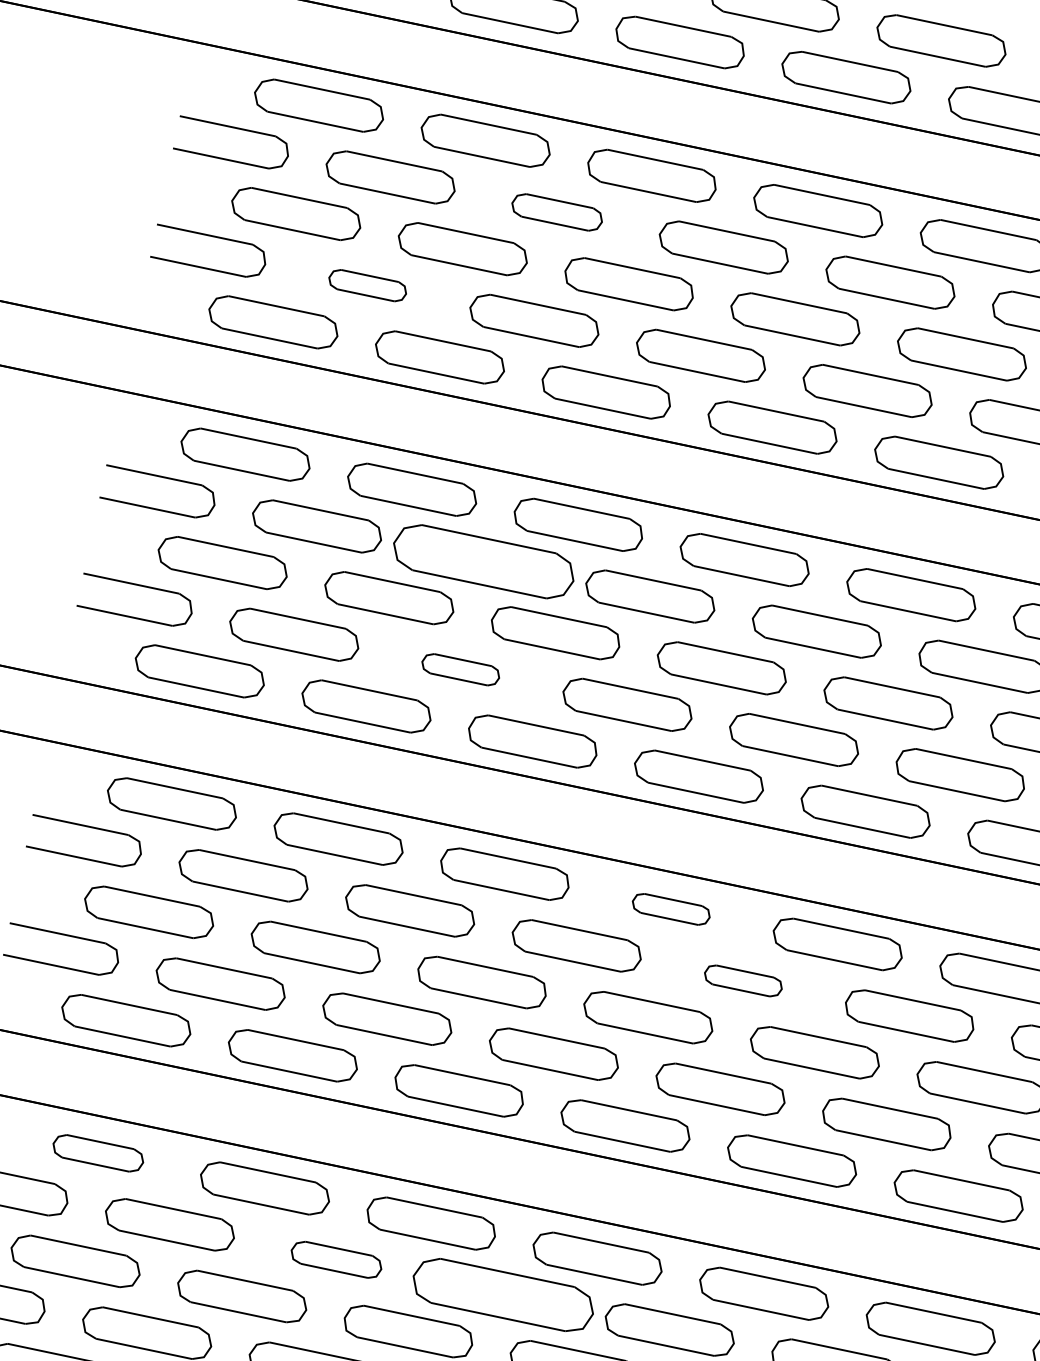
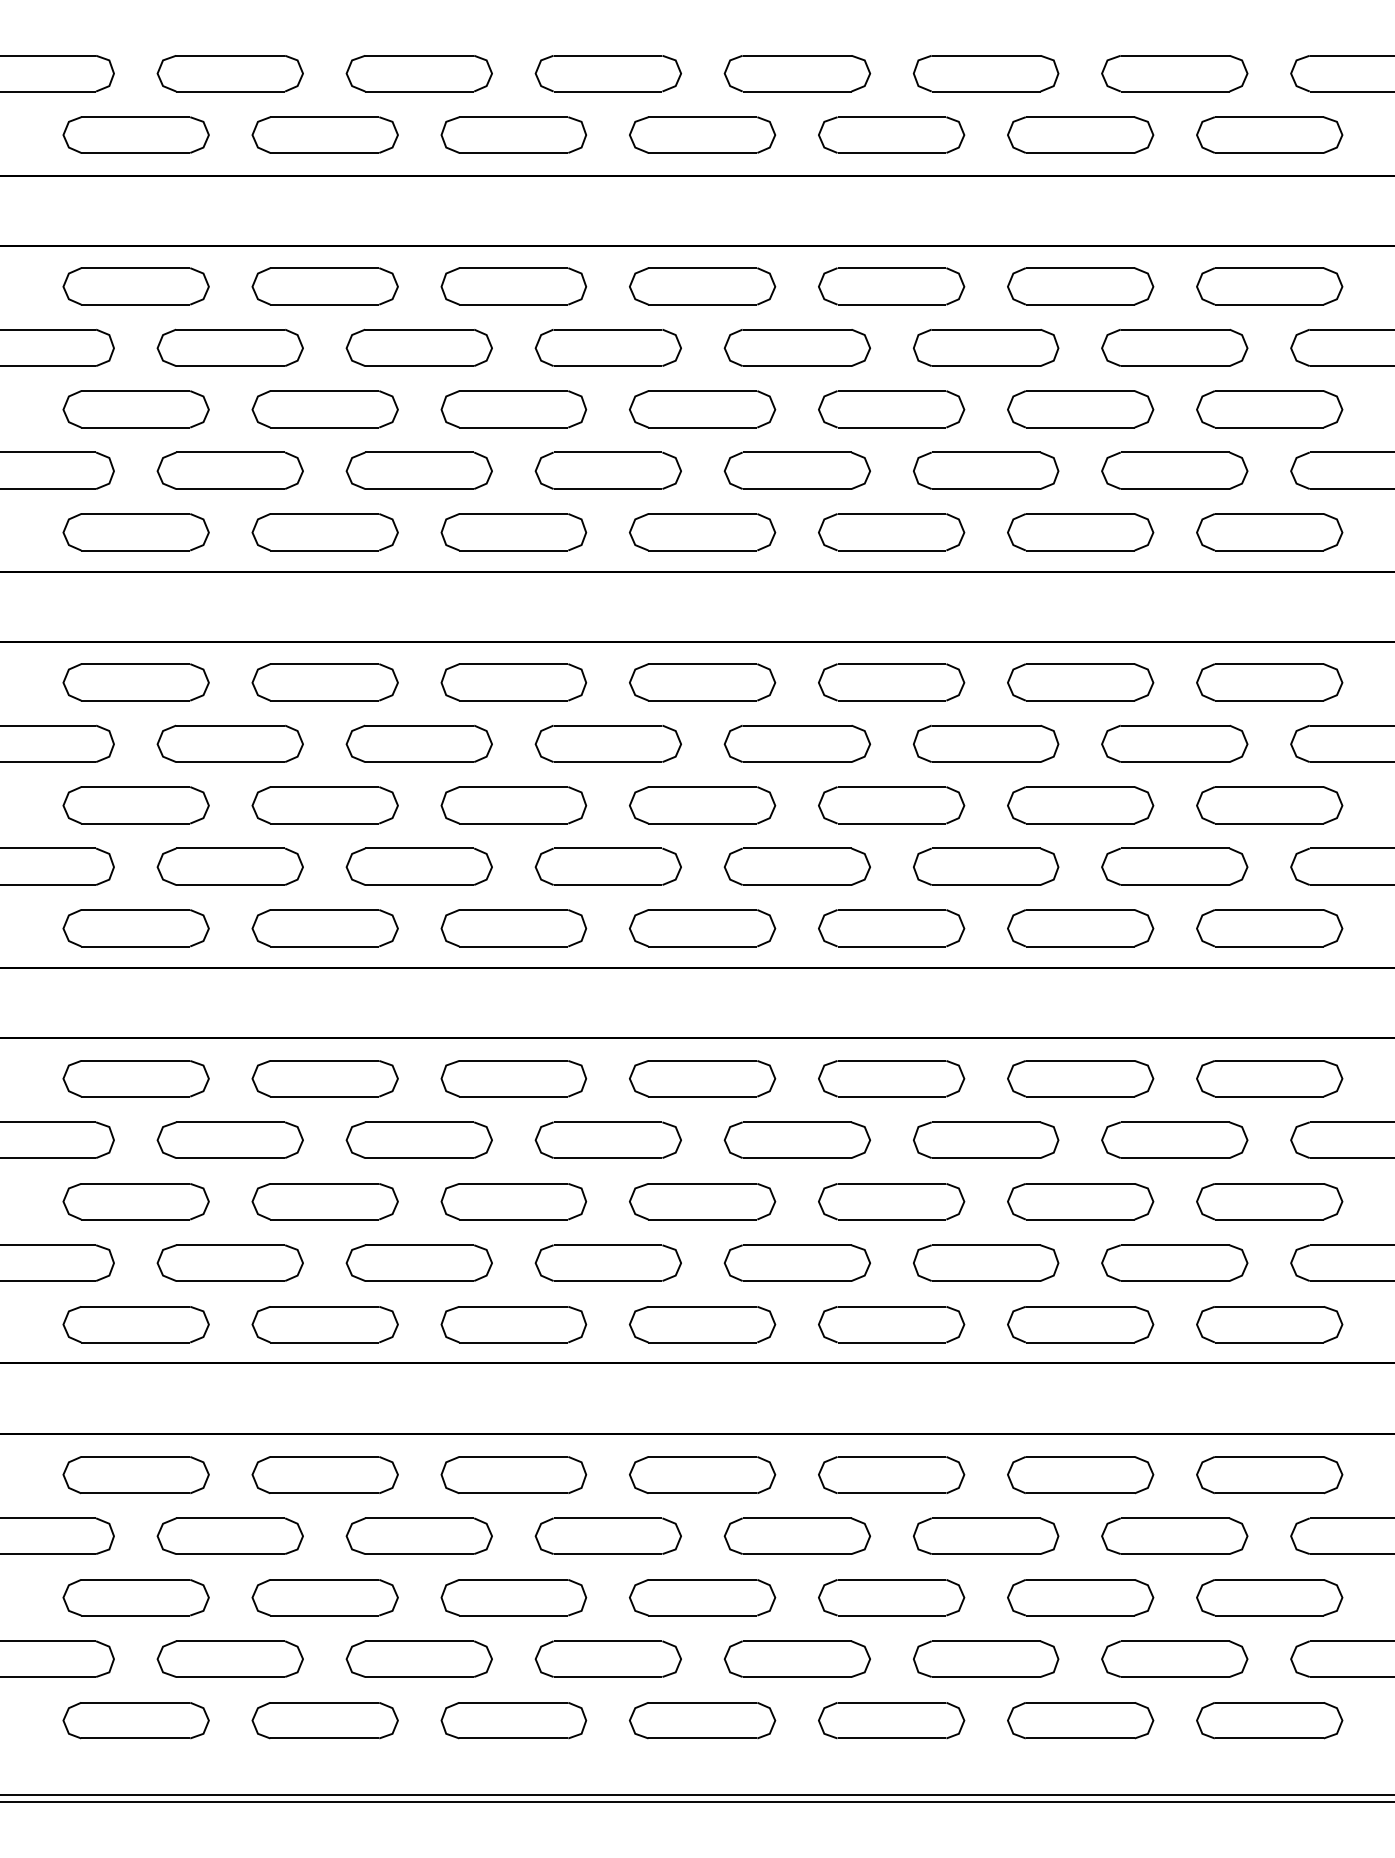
part: (556, 212) -> (418, 347), size x1.43
part: (367, 285) -> (229, 470), size x1.67
part: (483, 561) -> (418, 743), size x0.71
part: (460, 669) -> (418, 866), size x1.67
part: (671, 909) -> (702, 1078), size x1.67
part: (743, 980) -> (797, 1139), size x1.67
part: (97, 1152) -> (135, 1474), size x1.43
part: (335, 1259) -> (418, 1535), size x1.43
part: (502, 1294) -> (607, 1535), size x0.71

